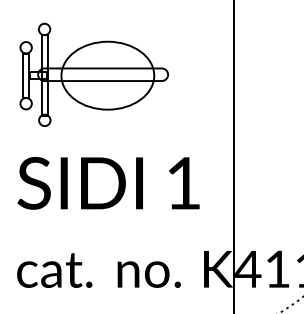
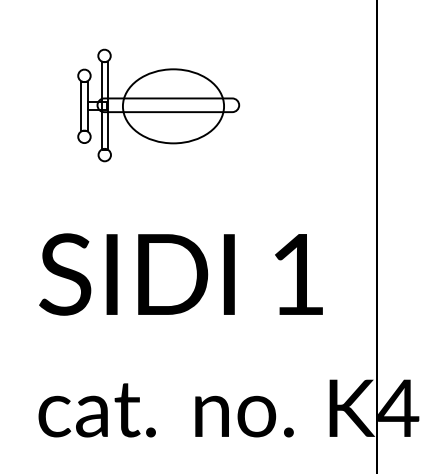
part: (93, 74) -> (157, 105), size x0.7

